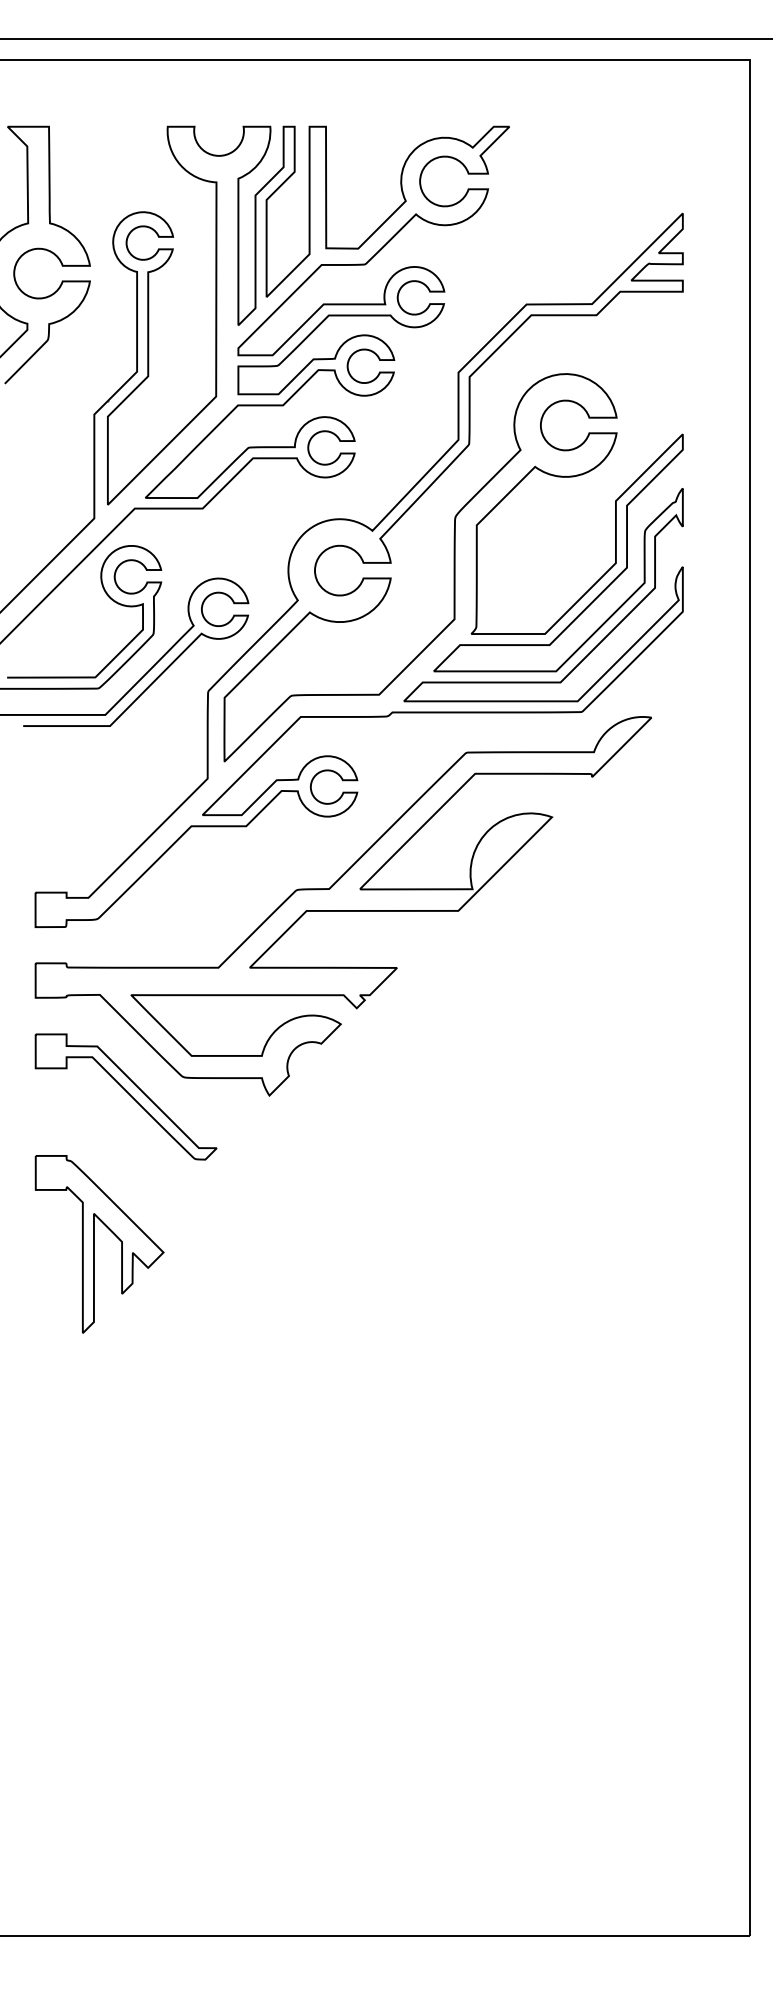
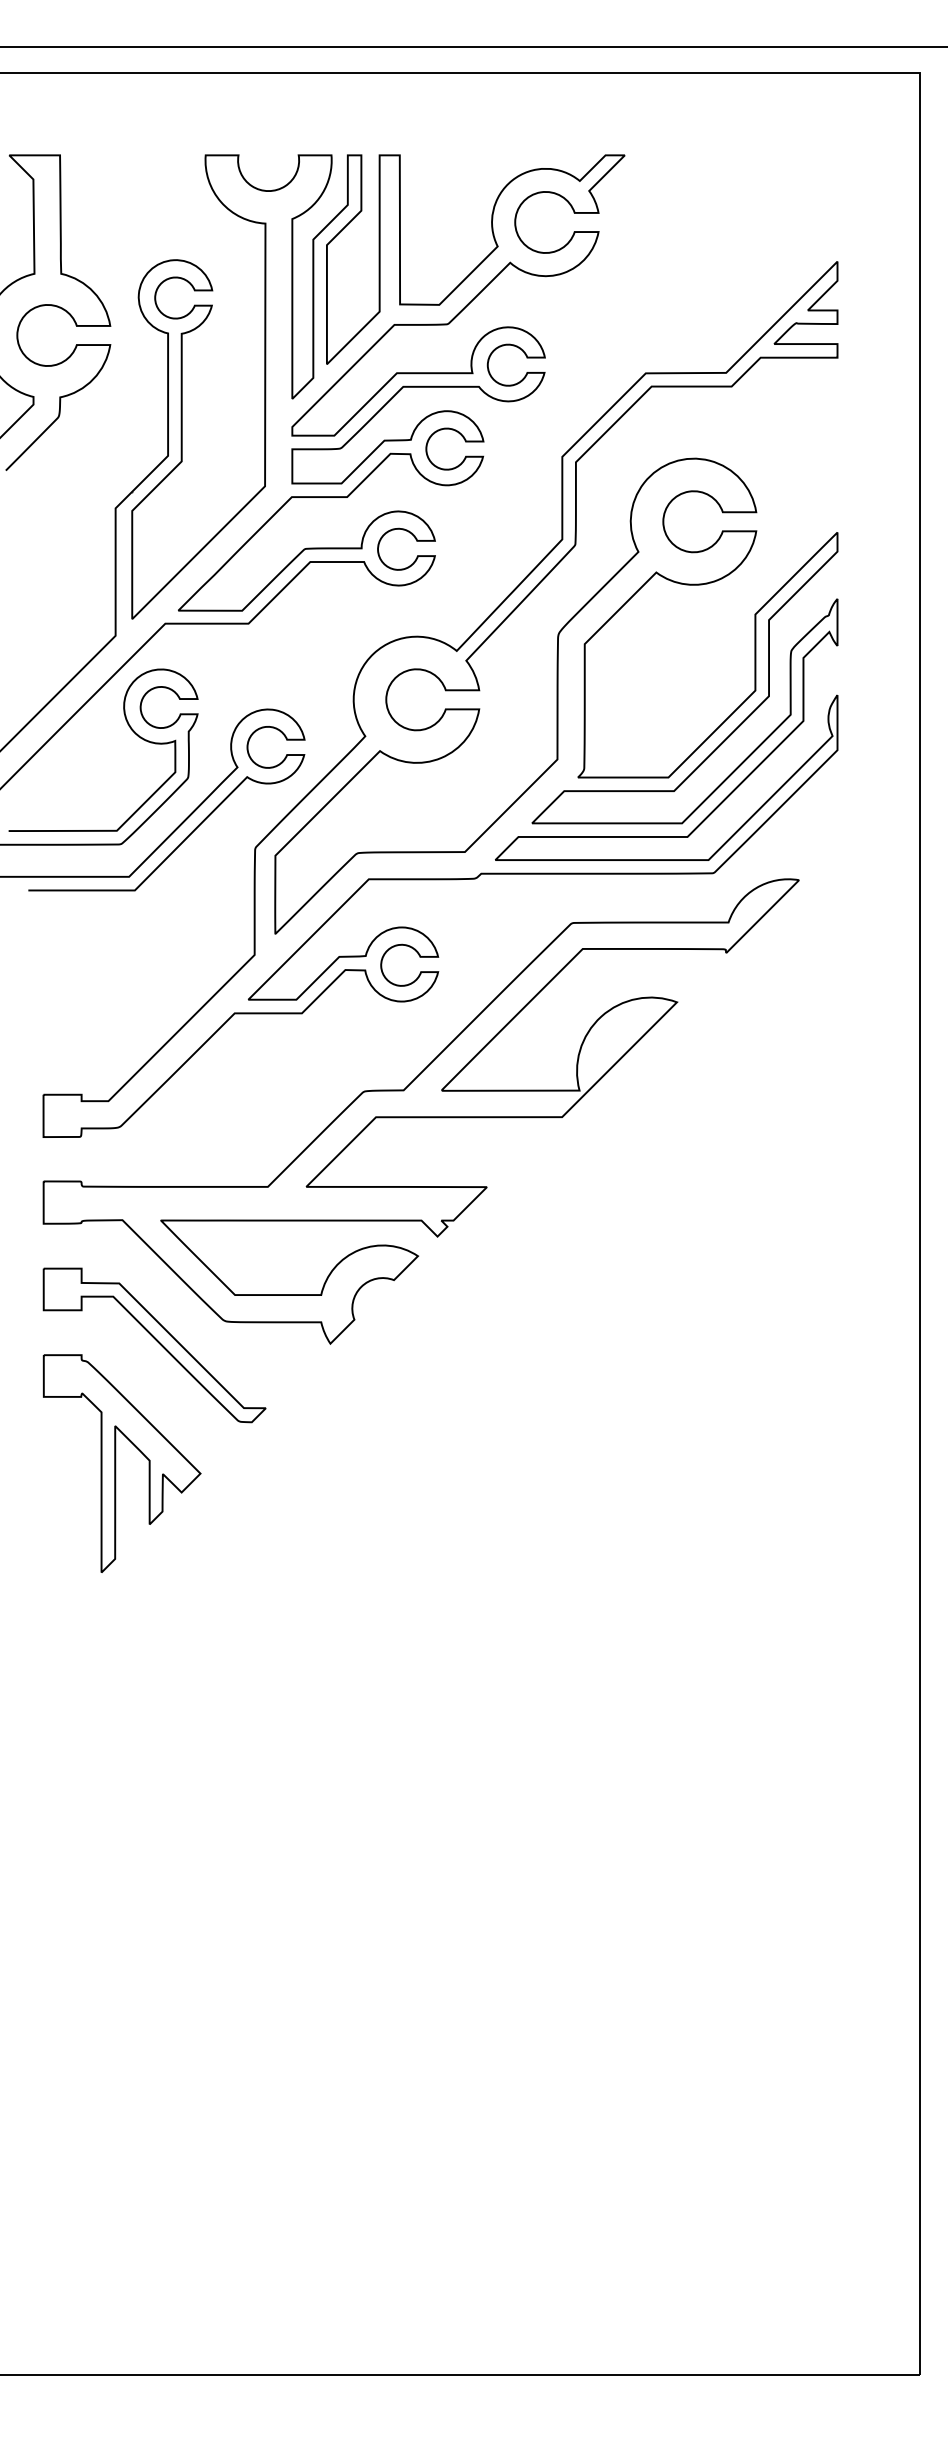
part: (99, 1244) -> (121, 1463), moved

